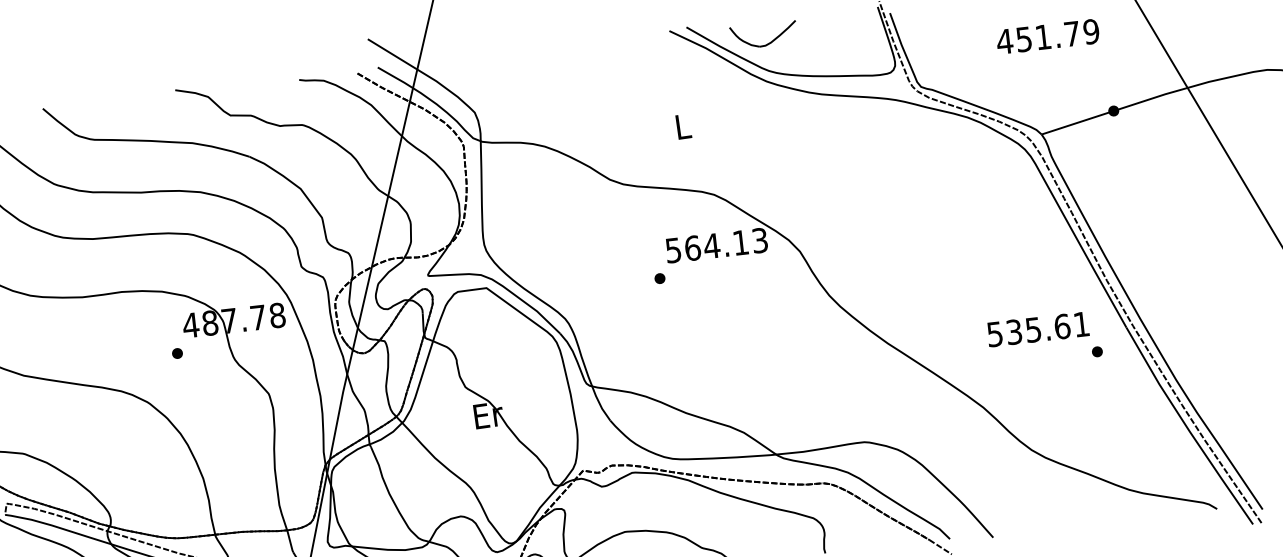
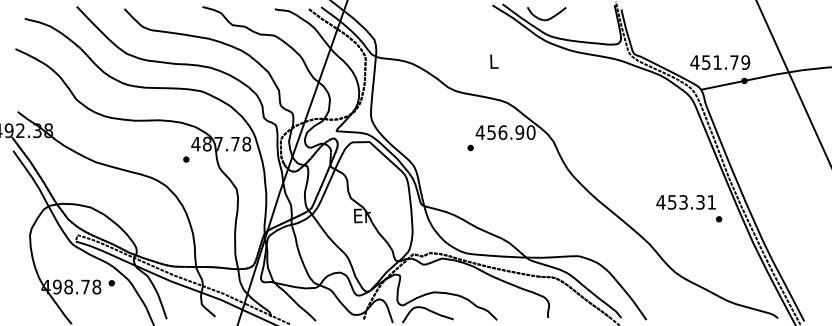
text: (1048, 36) -> (720, 62), moved
text: (716, 245) -> (505, 132), 564.13 -> 456.90
text: (1028, 330) -> (680, 202), 535.61 -> 453.31

